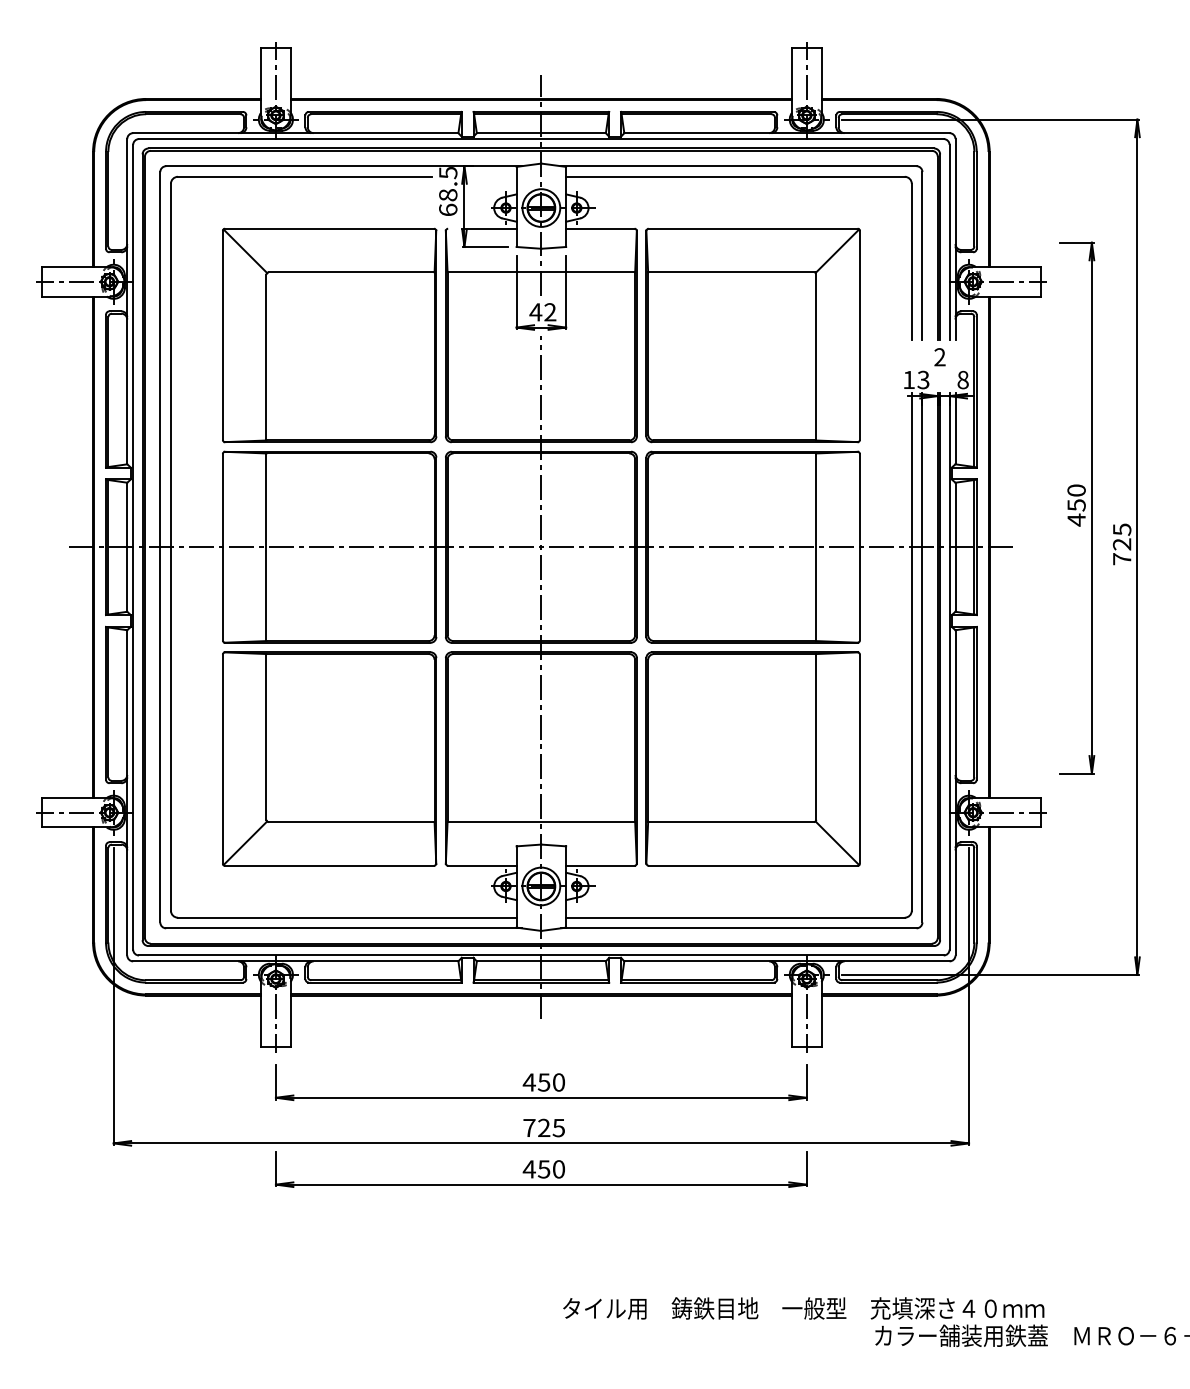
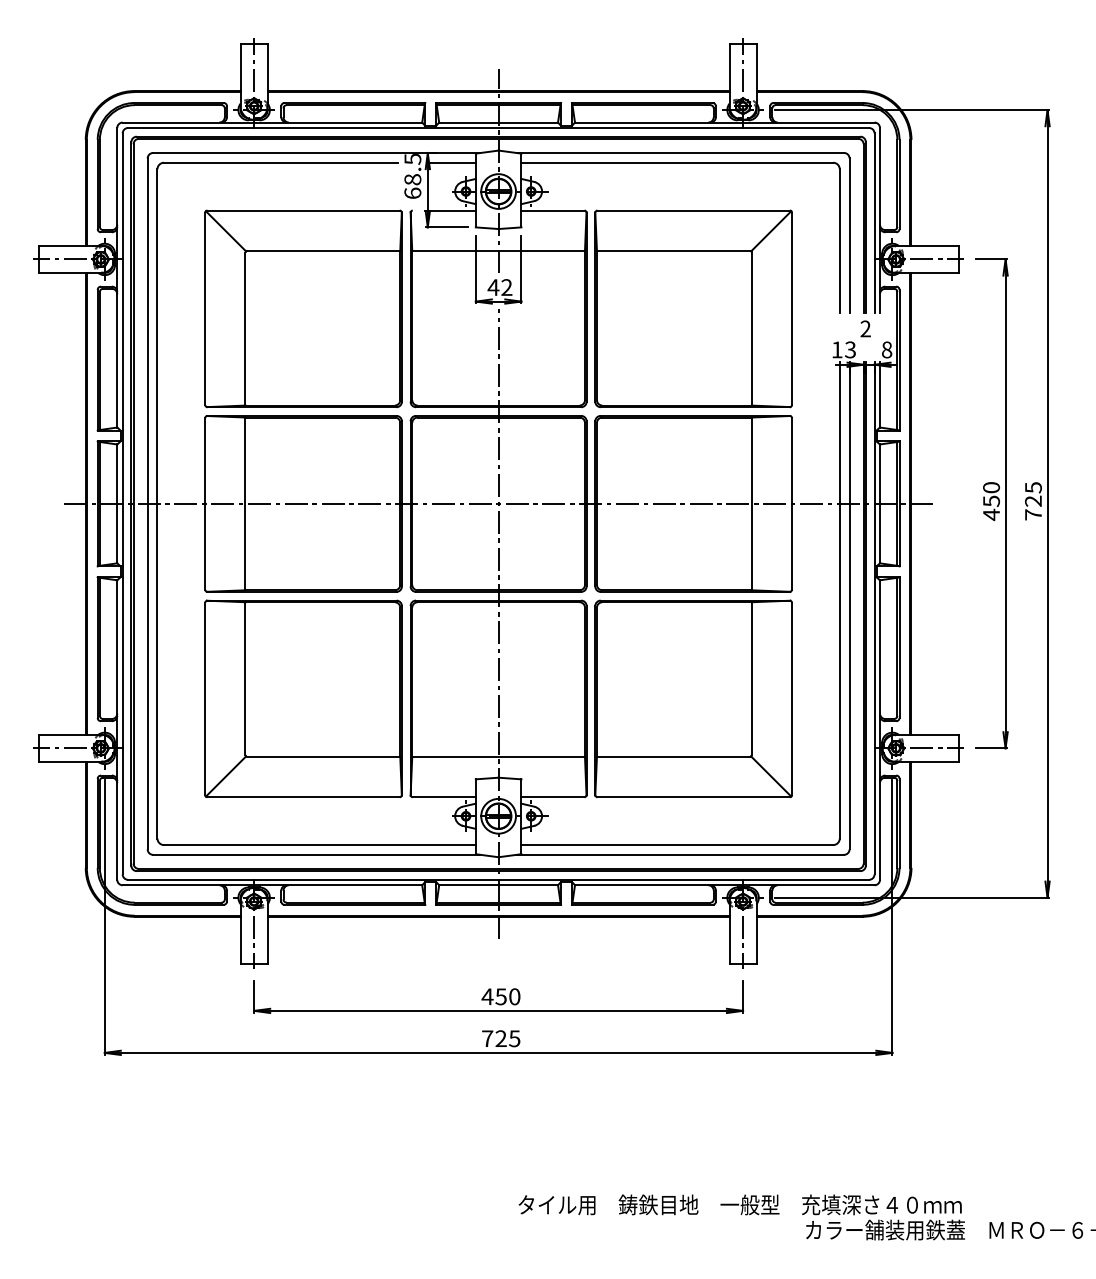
line: (491, 176) -> (452, 162), added
part: (1076, 507) -> (991, 503), moved
part: (541, 1169) -> (498, 1076), removed

